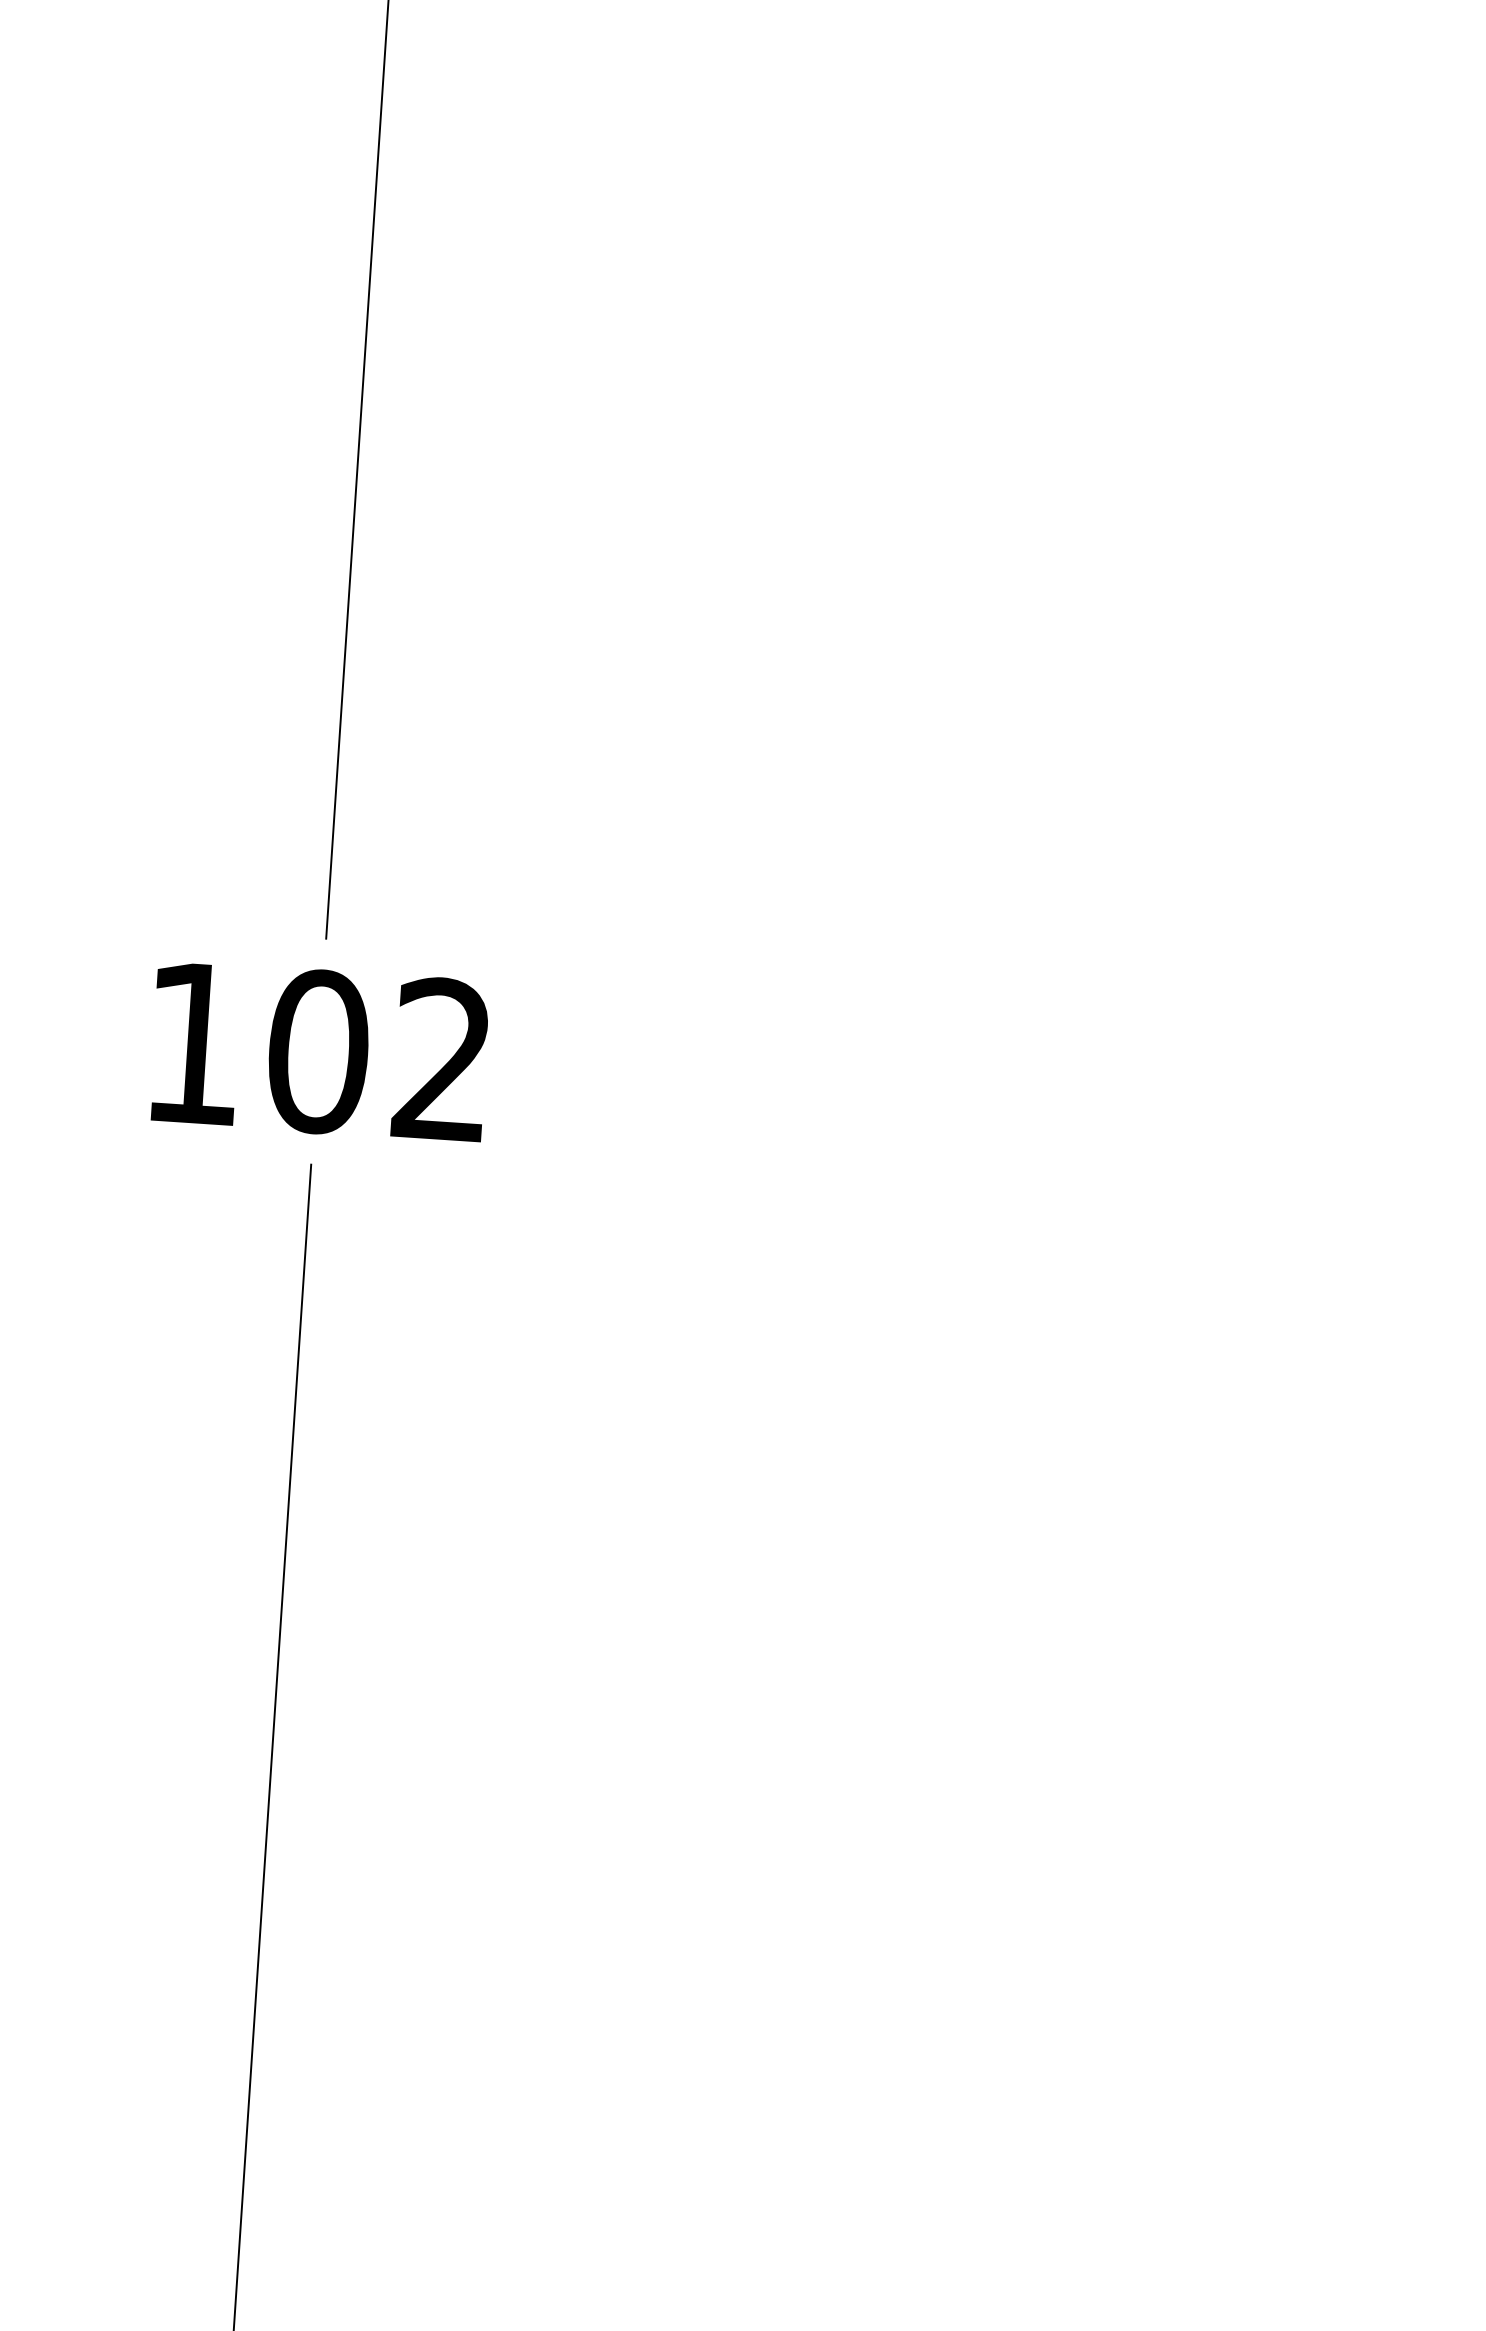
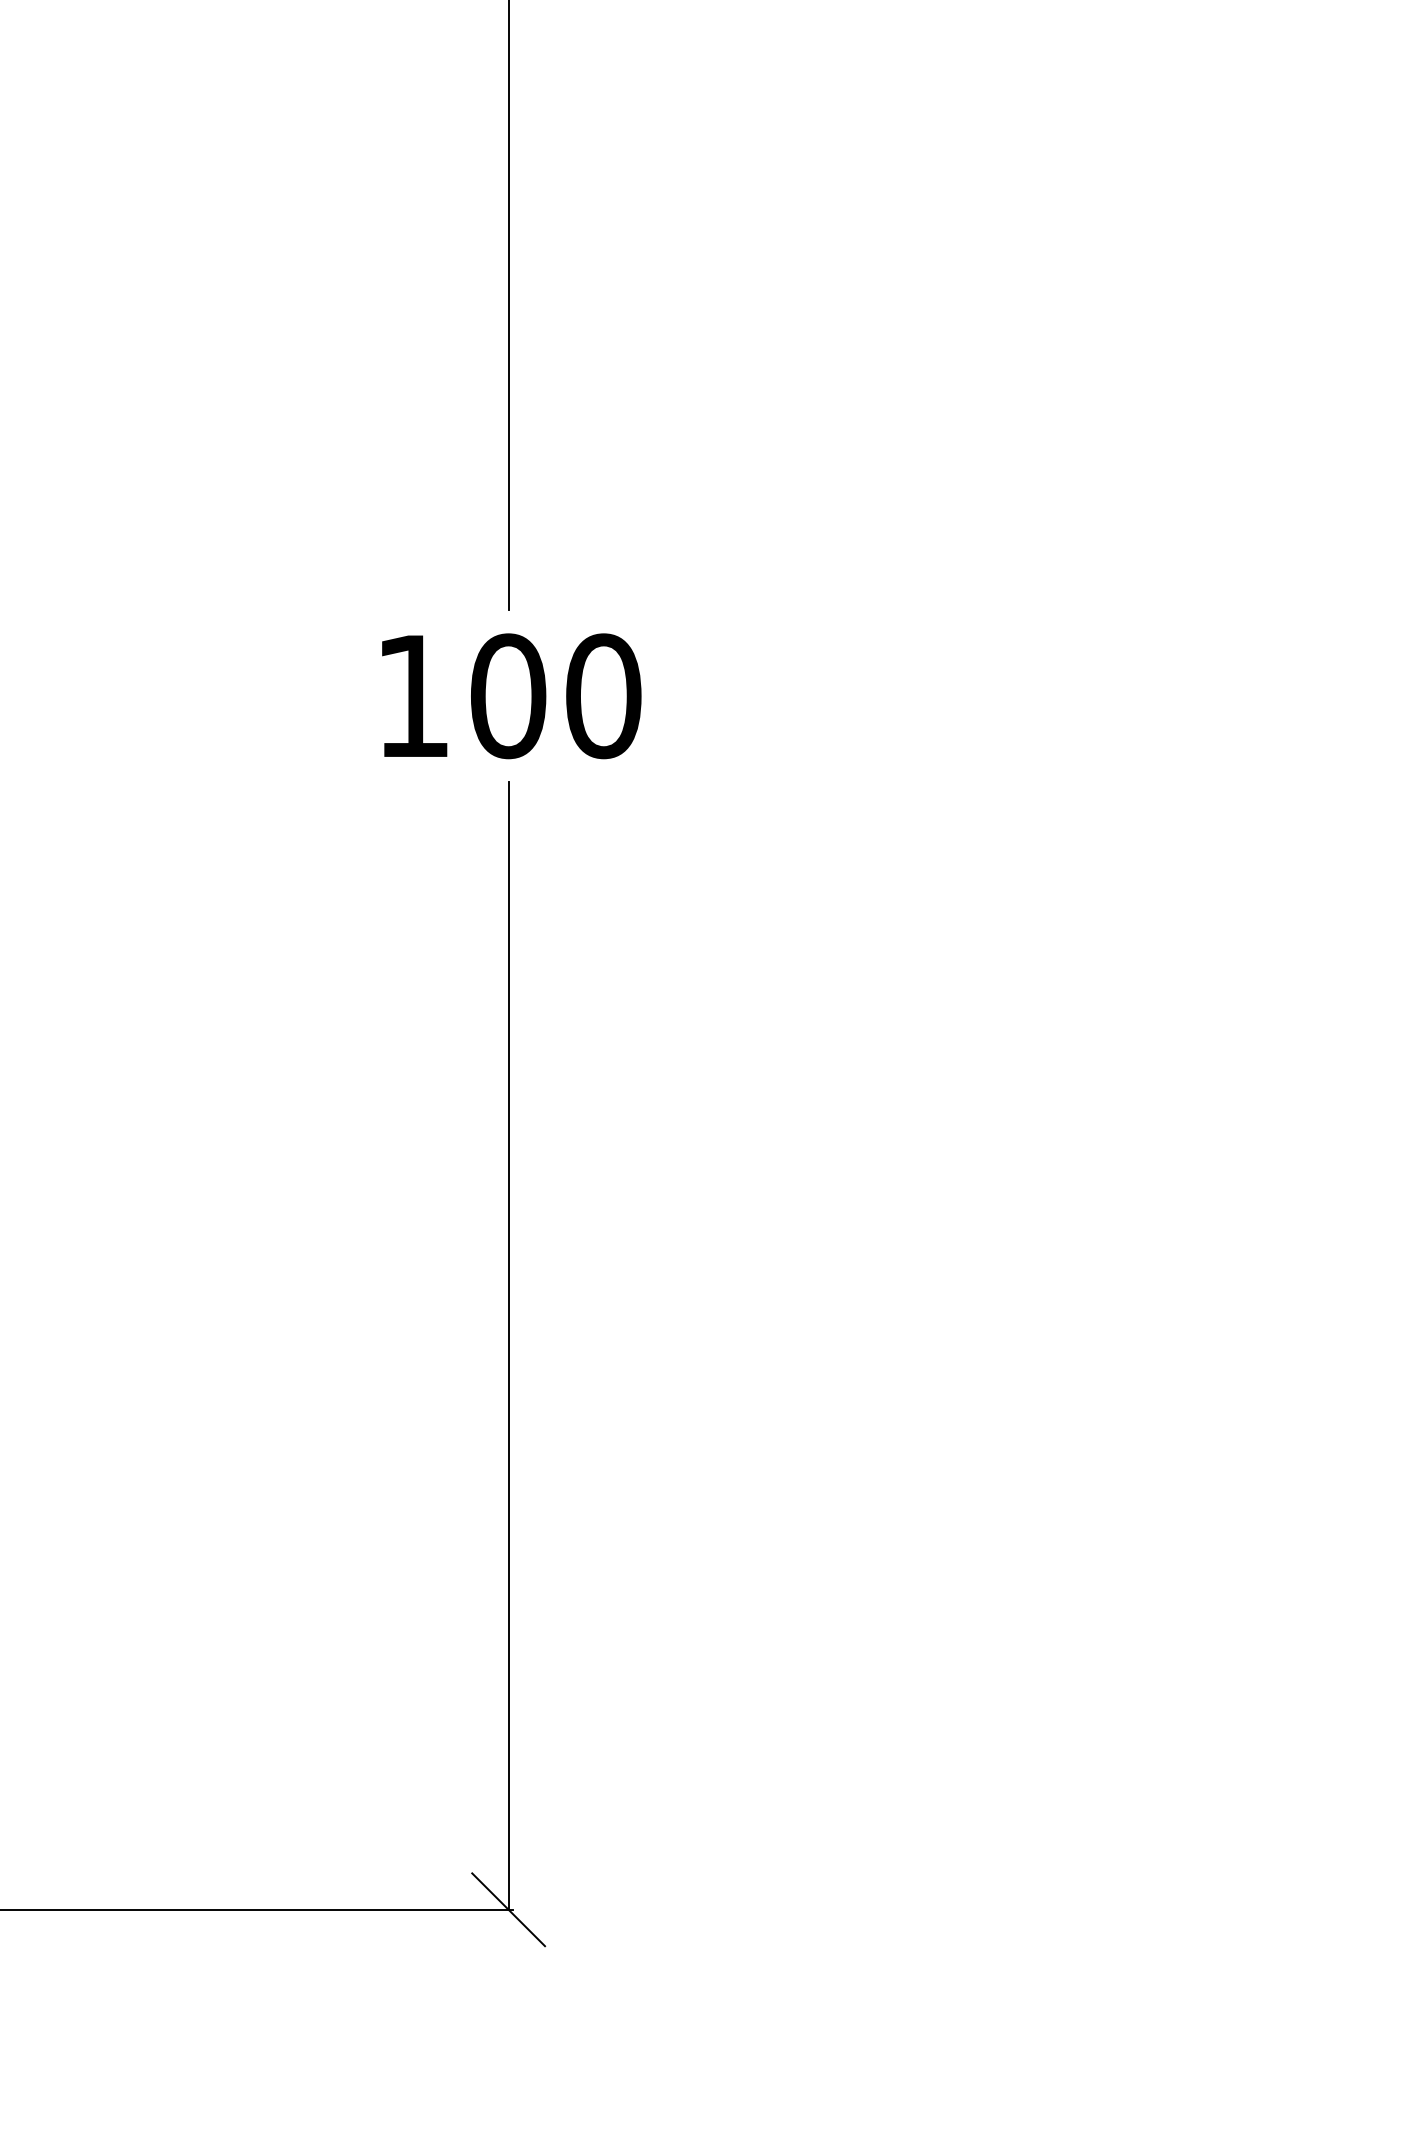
text: (442, 1060) -> (603, 696), 102 -> 100

